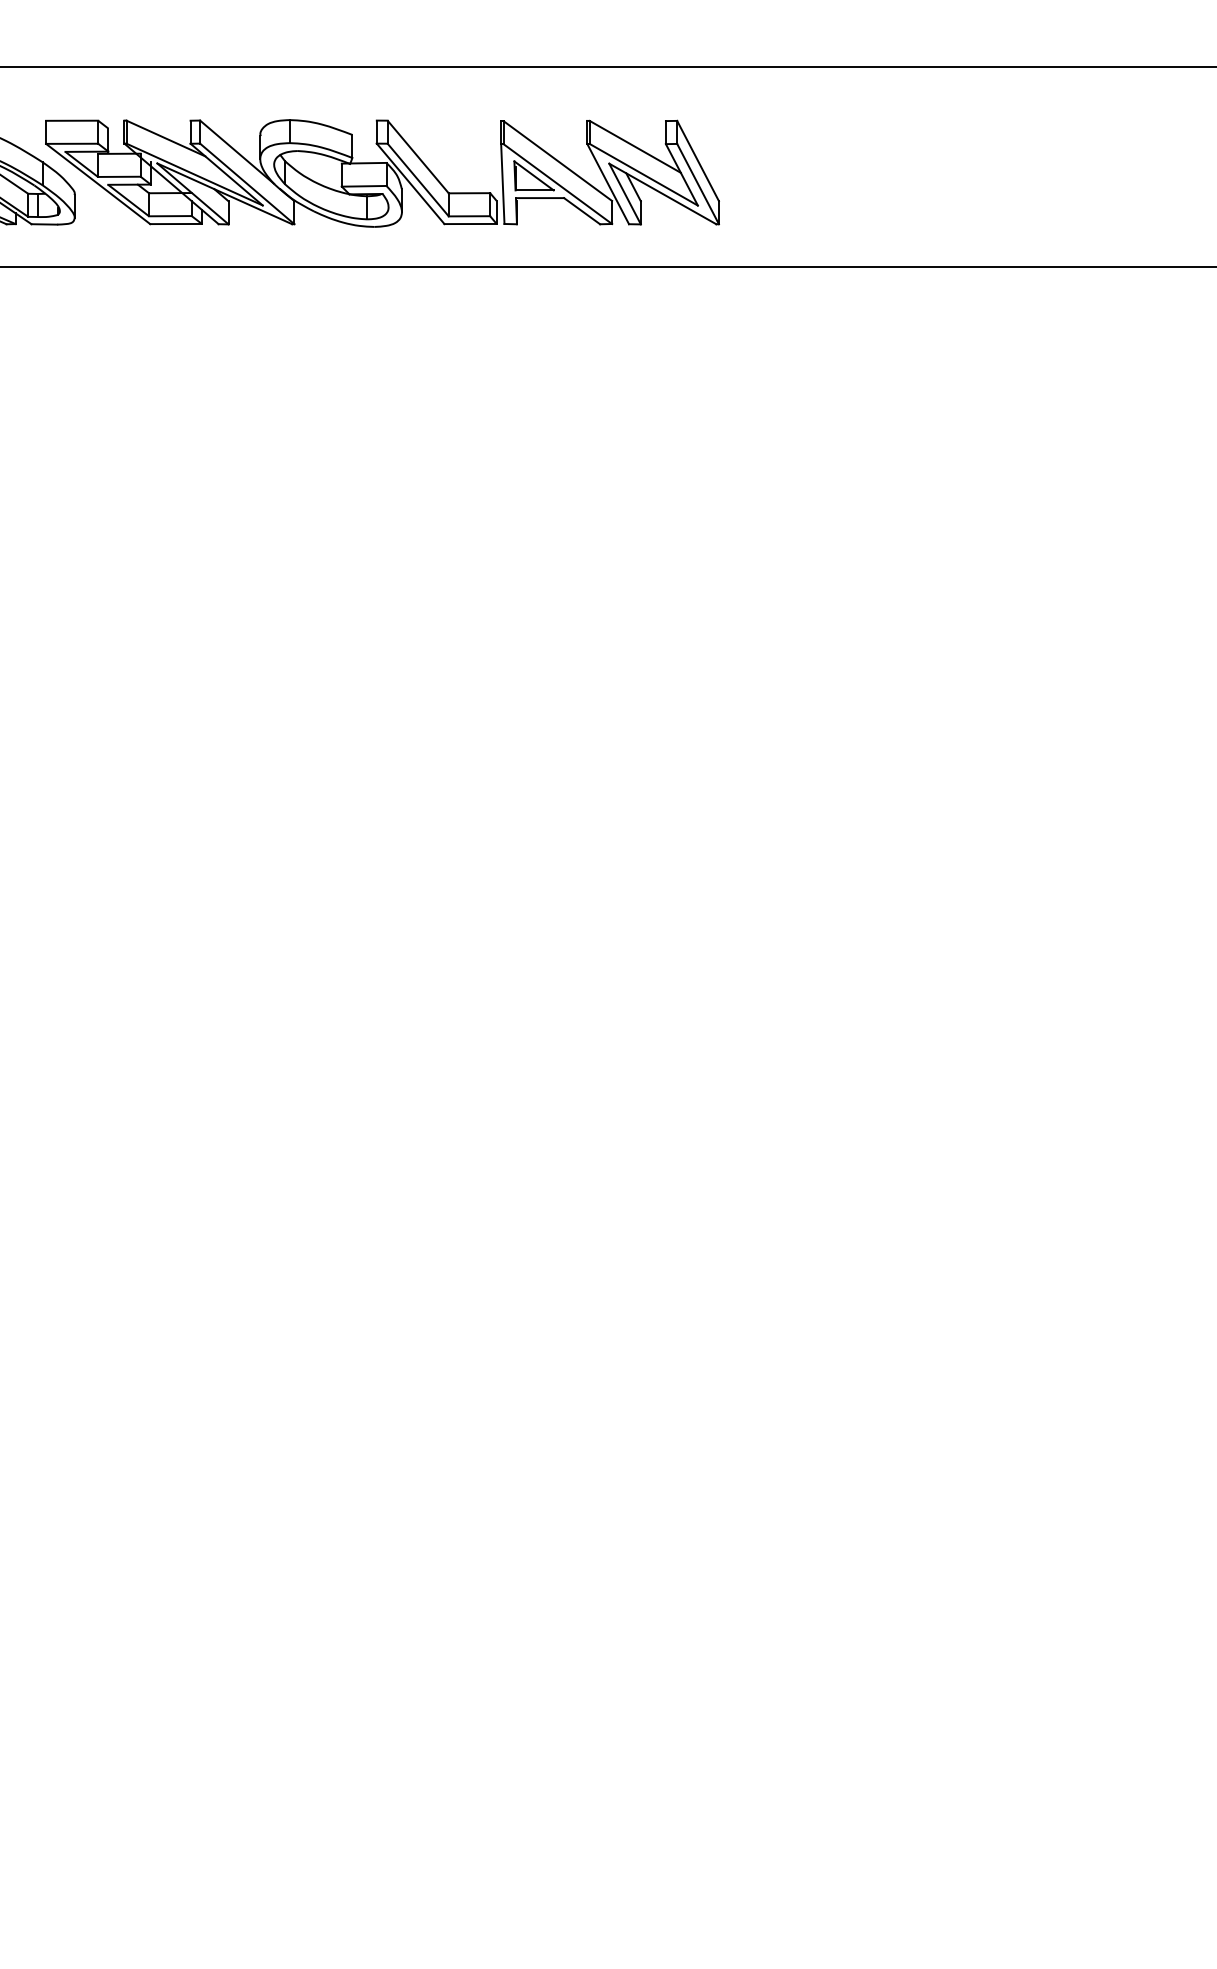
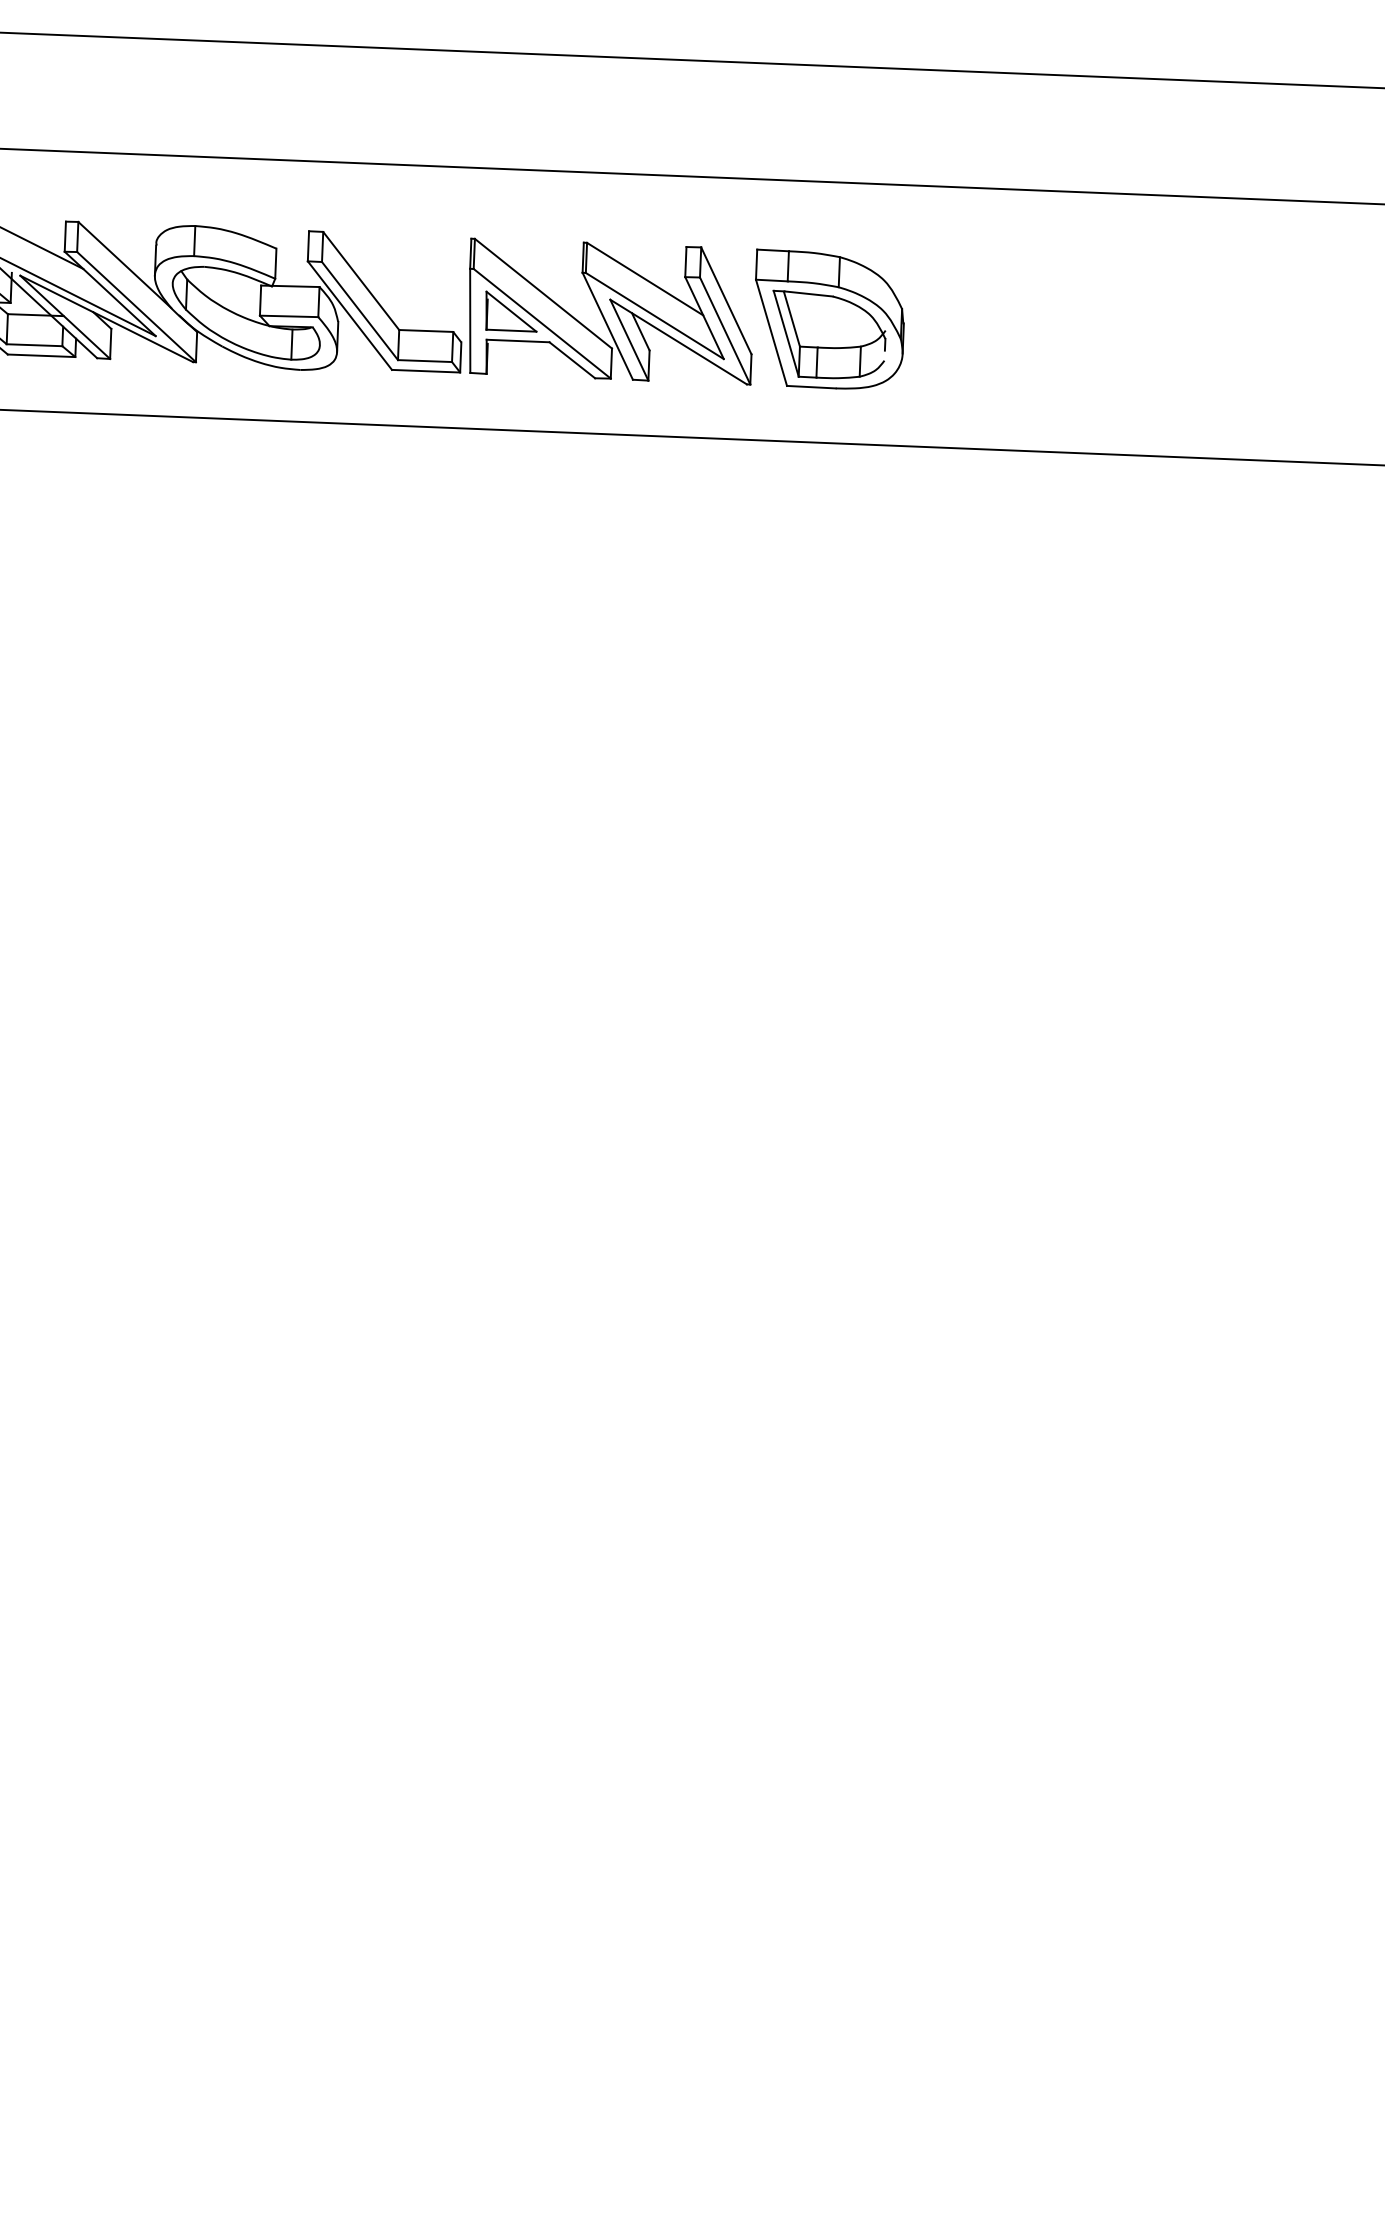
part: (777, 172) -> (829, 320), added

